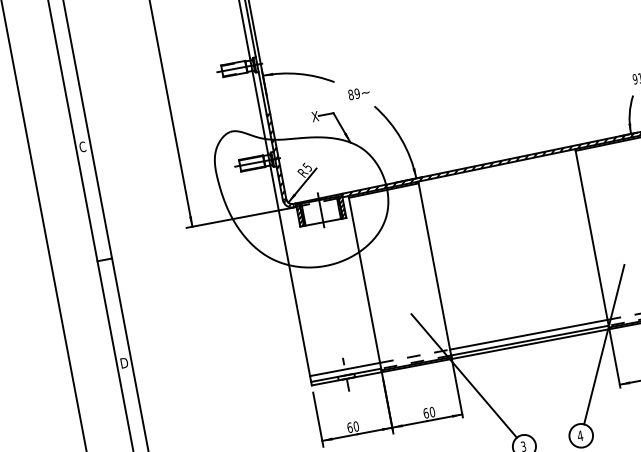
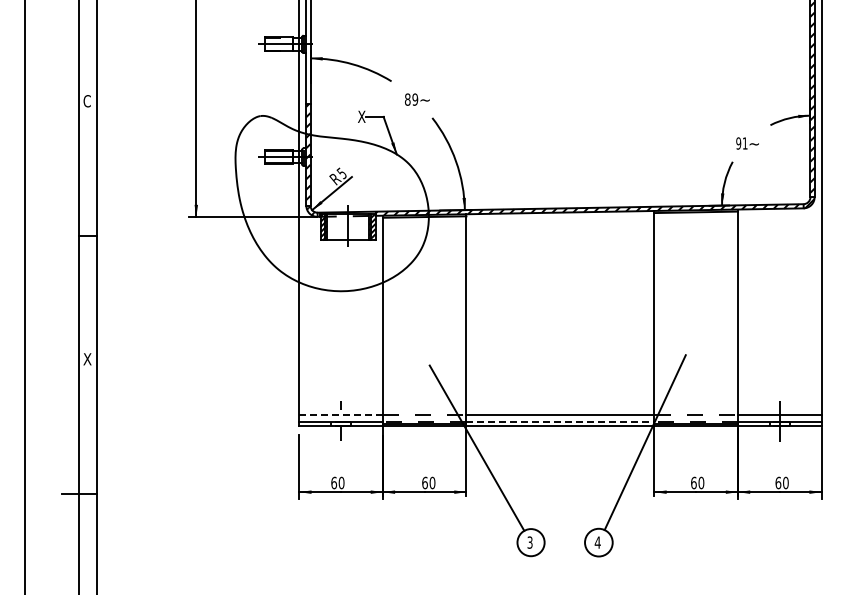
line: (529, 340) -> (560, 421), solid -> dashed
text: (123, 363) -> (87, 359), D -> X
line: (345, 369) -> (341, 414), solid -> dashed

